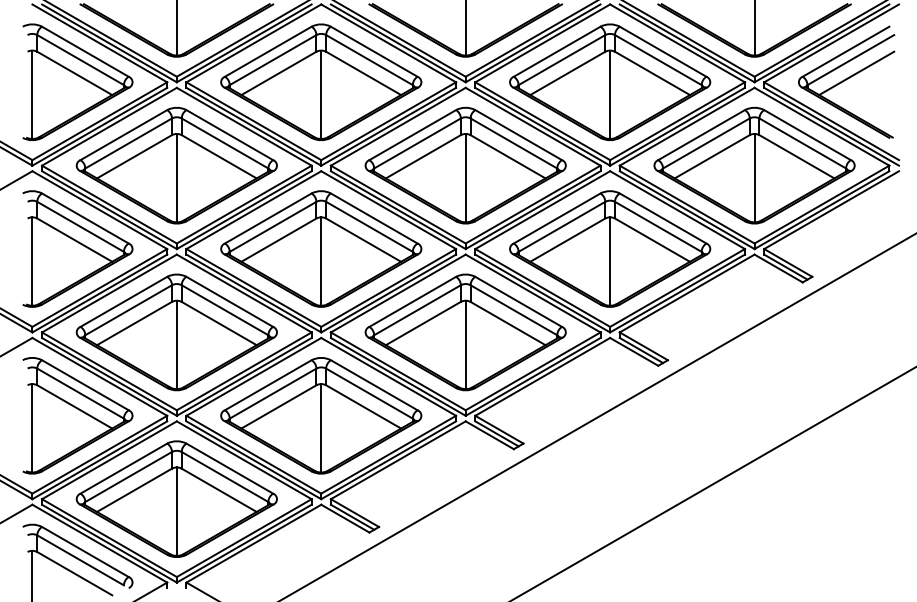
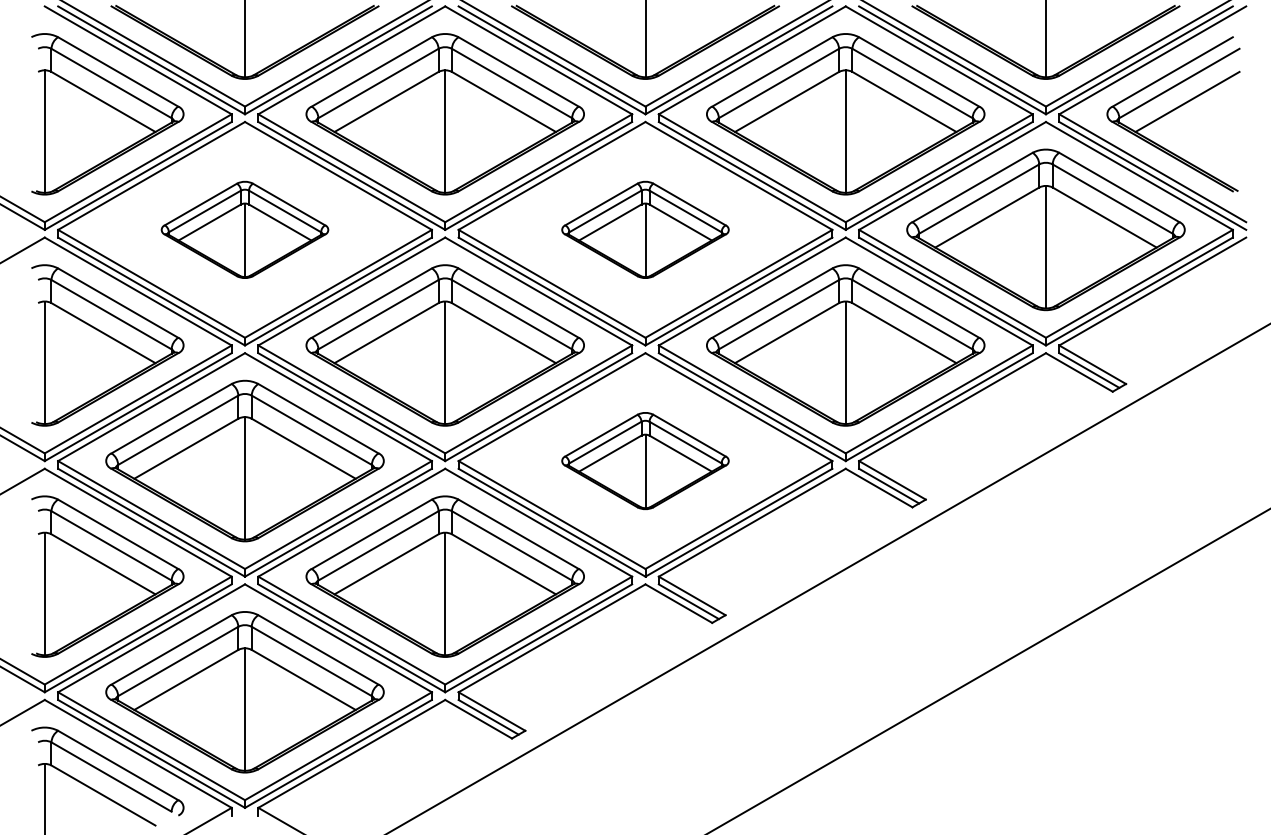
part: (176, 165) -> (244, 229), size x0.6
part: (465, 165) -> (645, 229), size x0.6
part: (465, 332) -> (645, 460), size x0.6

